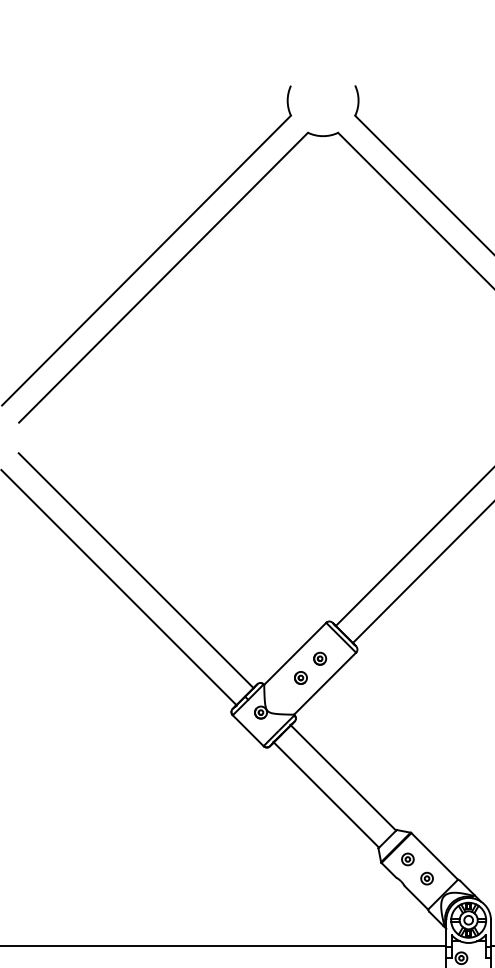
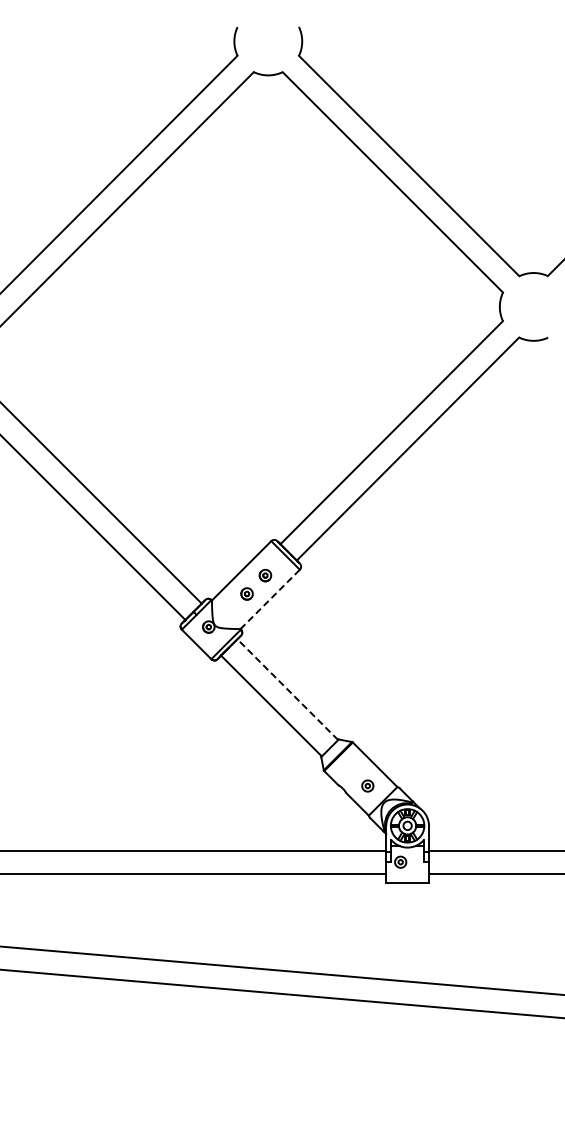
line: (325, 683) -> (270, 599), solid -> dashed
line: (343, 777) -> (287, 689), solid -> dashed
part: (406, 859) -> (348, 767), removed

